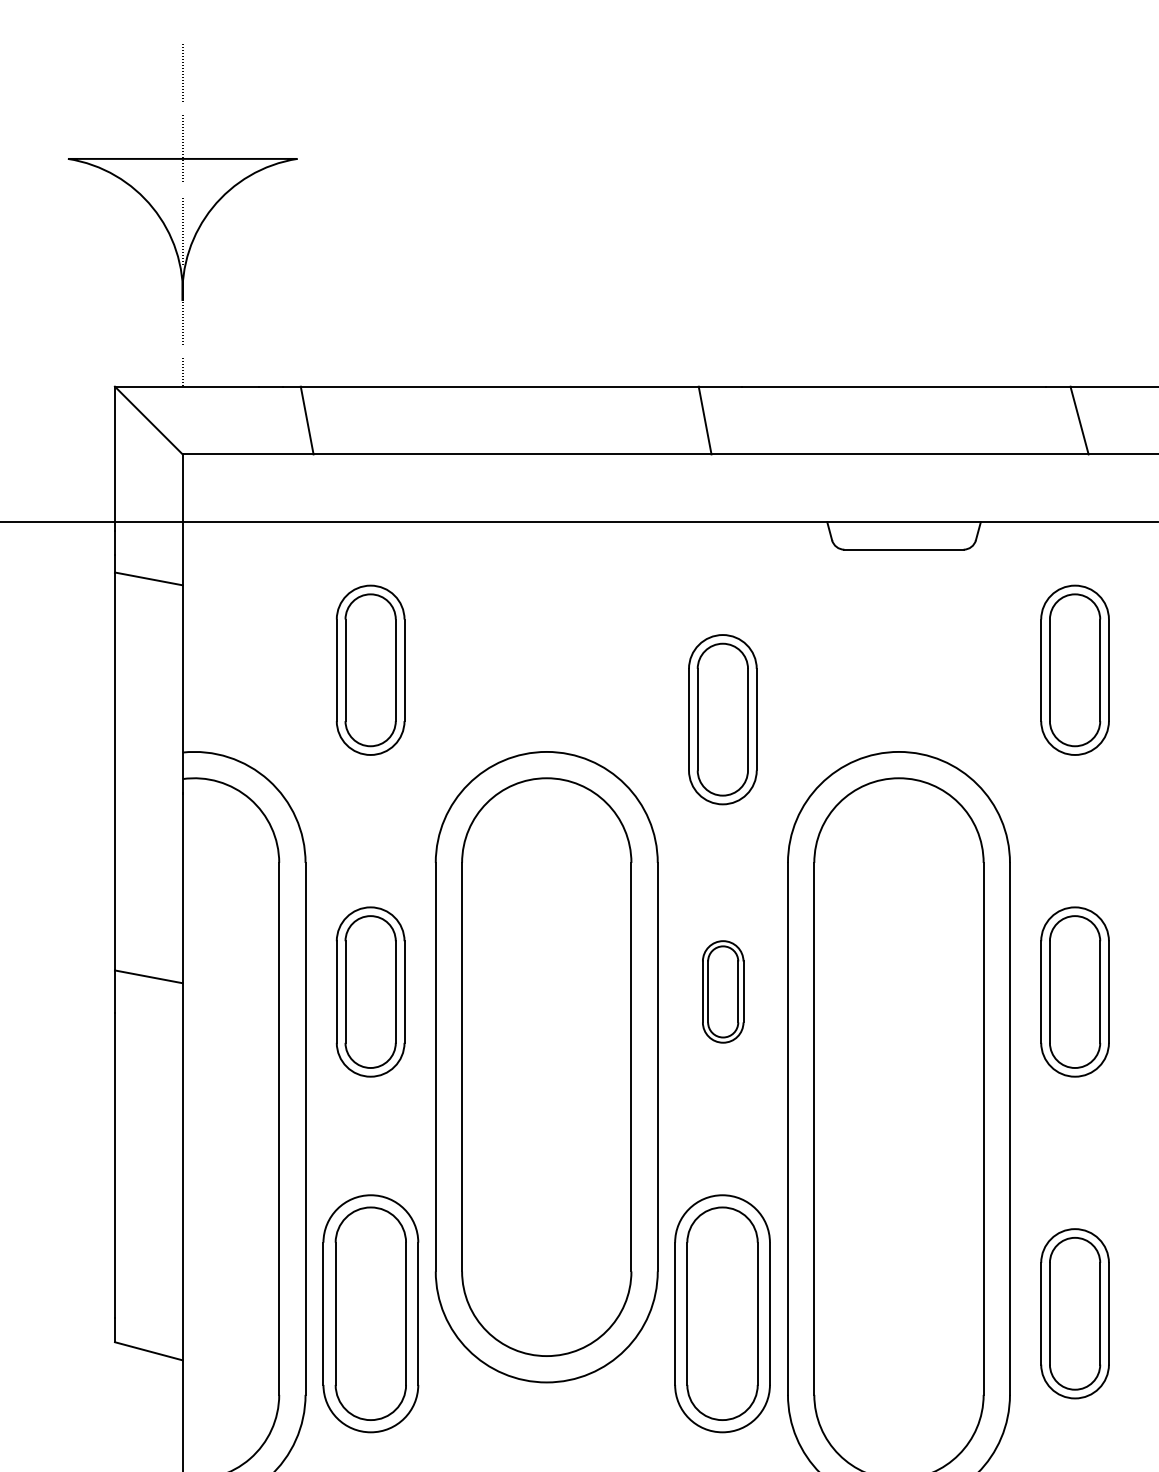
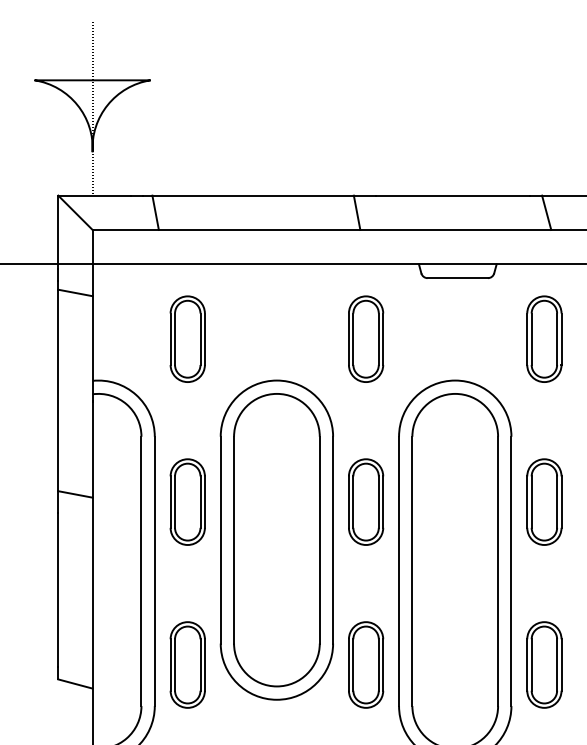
part: (723, 718) -> (366, 338), moved
part: (723, 990) -> (366, 501), size x1.67
part: (370, 1312) -> (187, 664), size x0.71
part: (723, 1312) -> (366, 664), size x0.71

